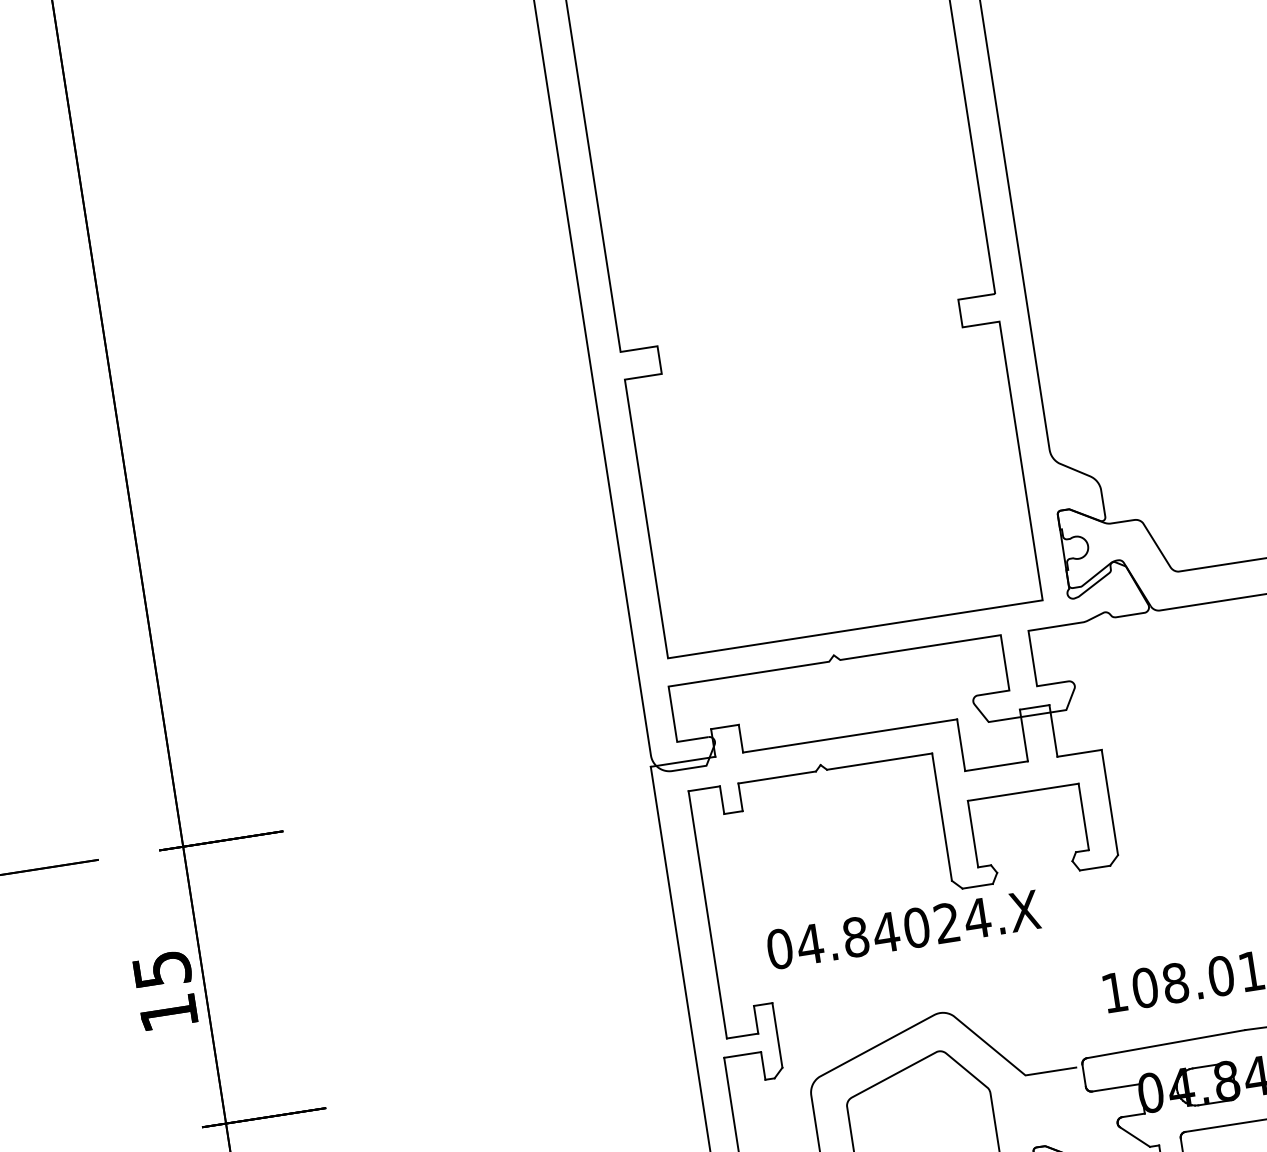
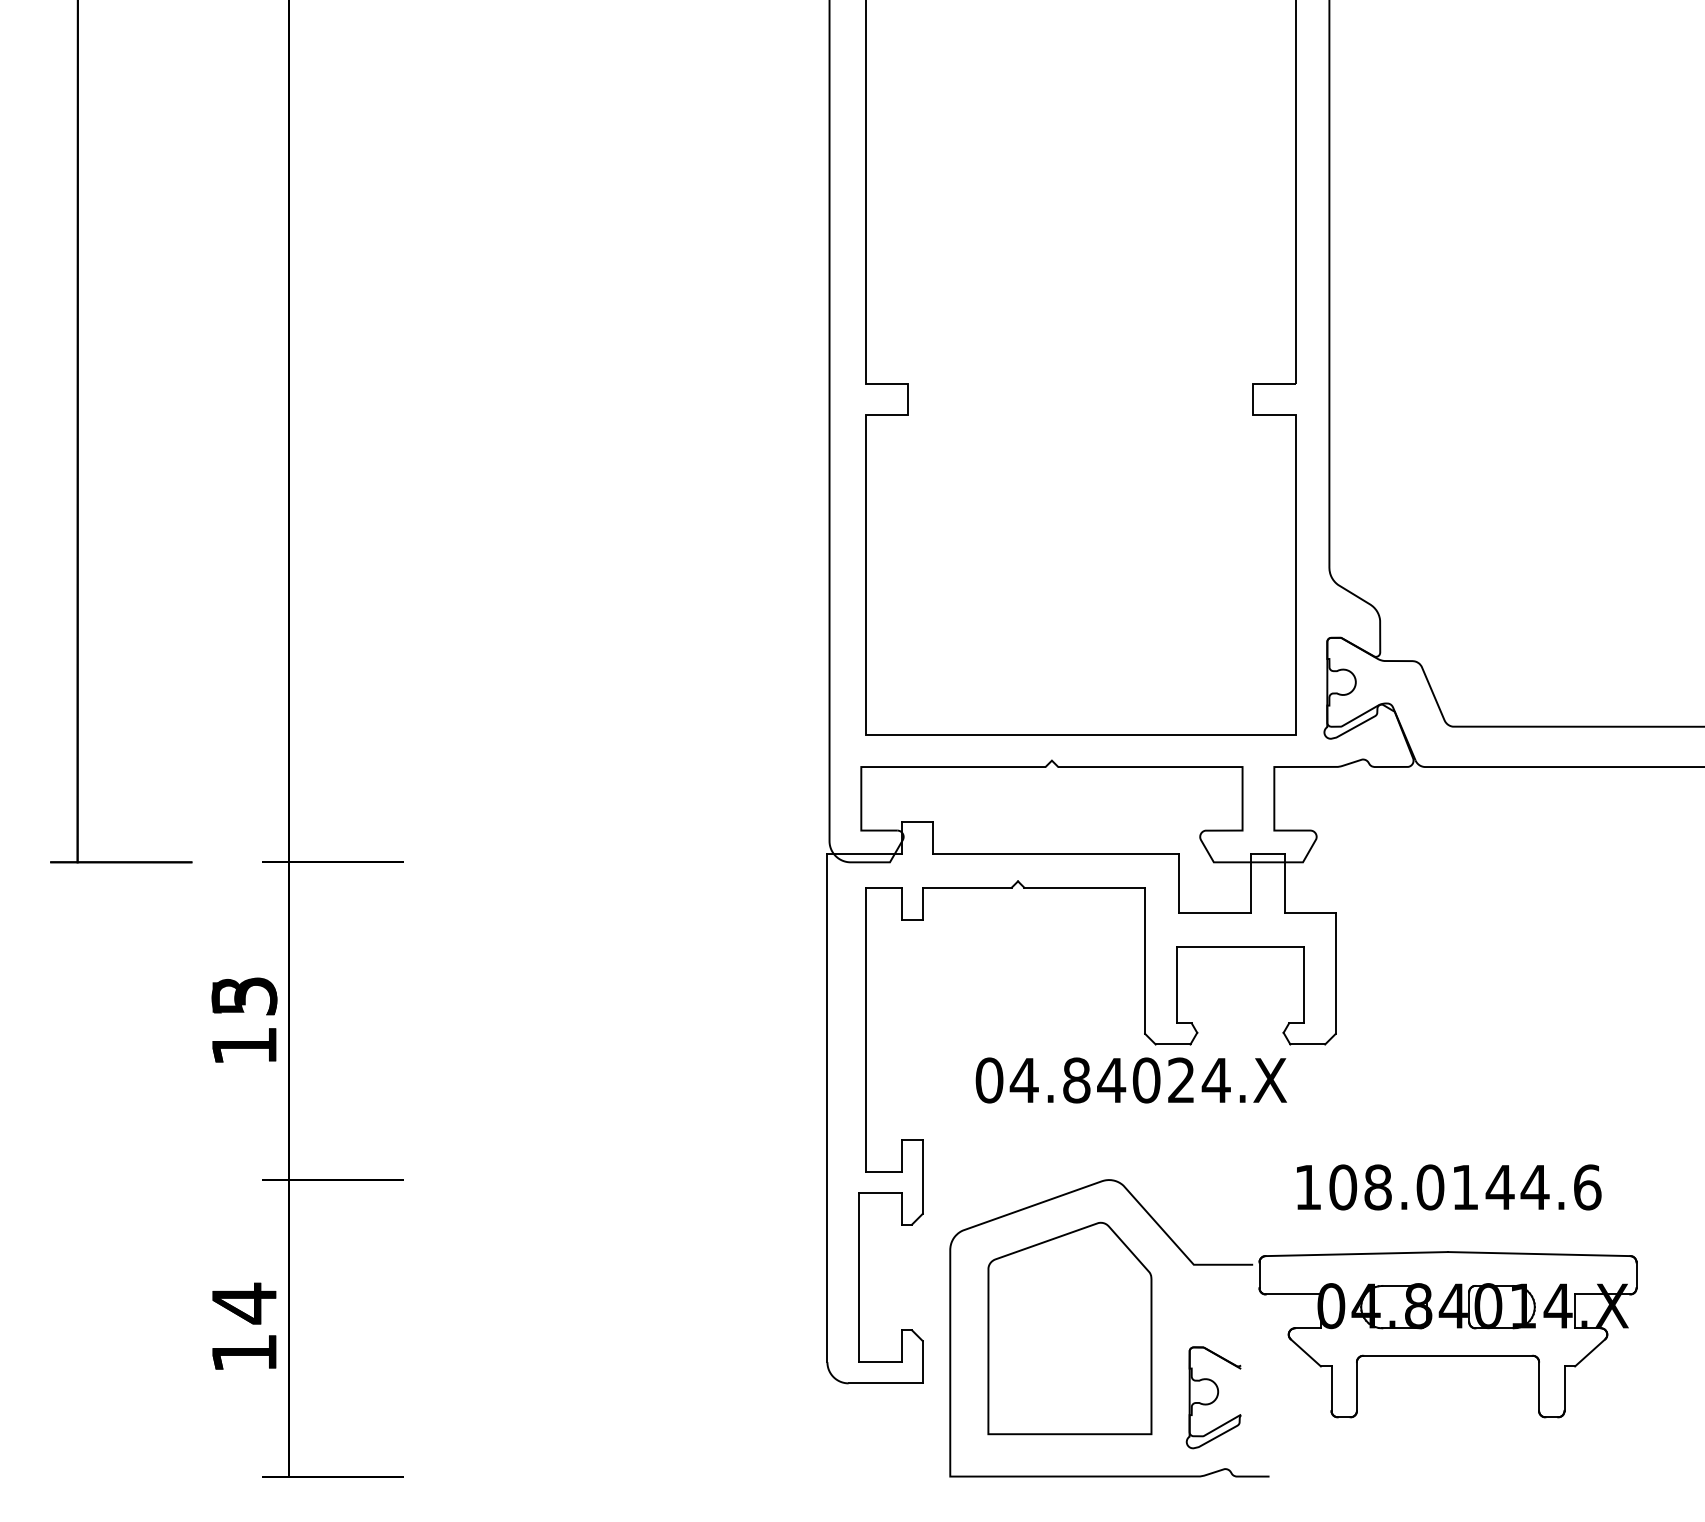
text: (902, 930) -> (1130, 1080), moved
text: (161, 968) -> (243, 995), 15 -> 13

